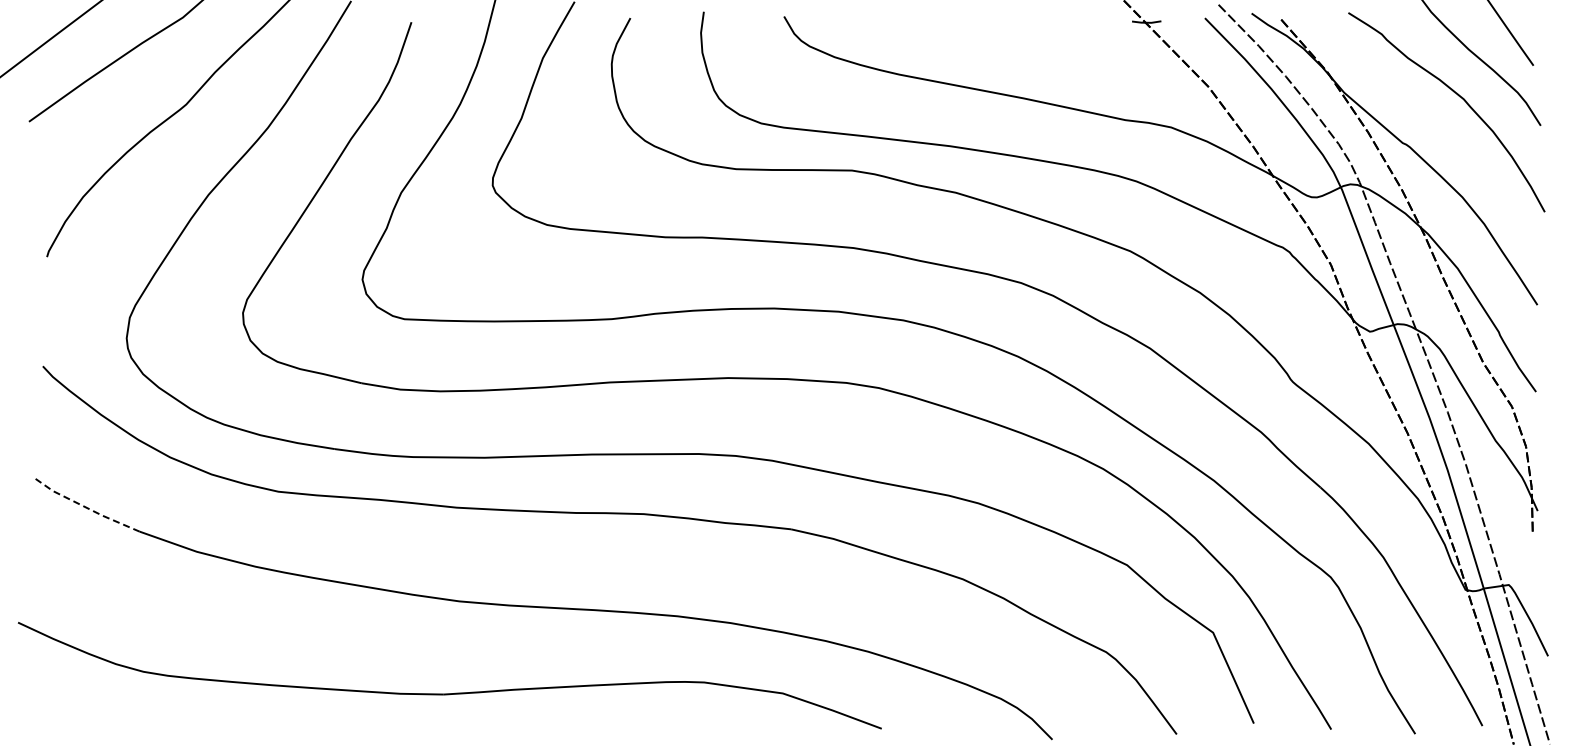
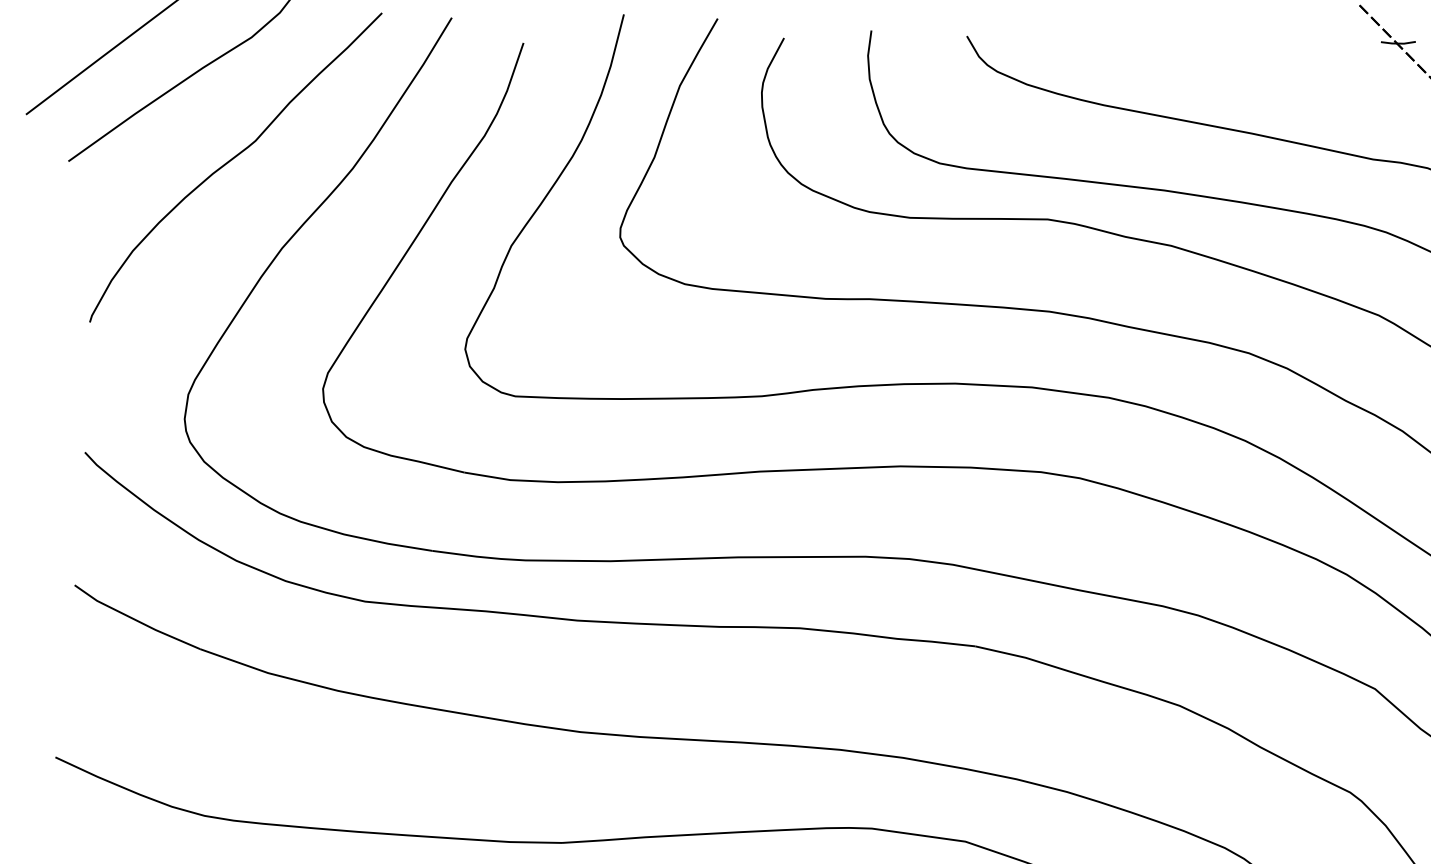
line: (85, 507) -> (135, 620), dashed -> solid

